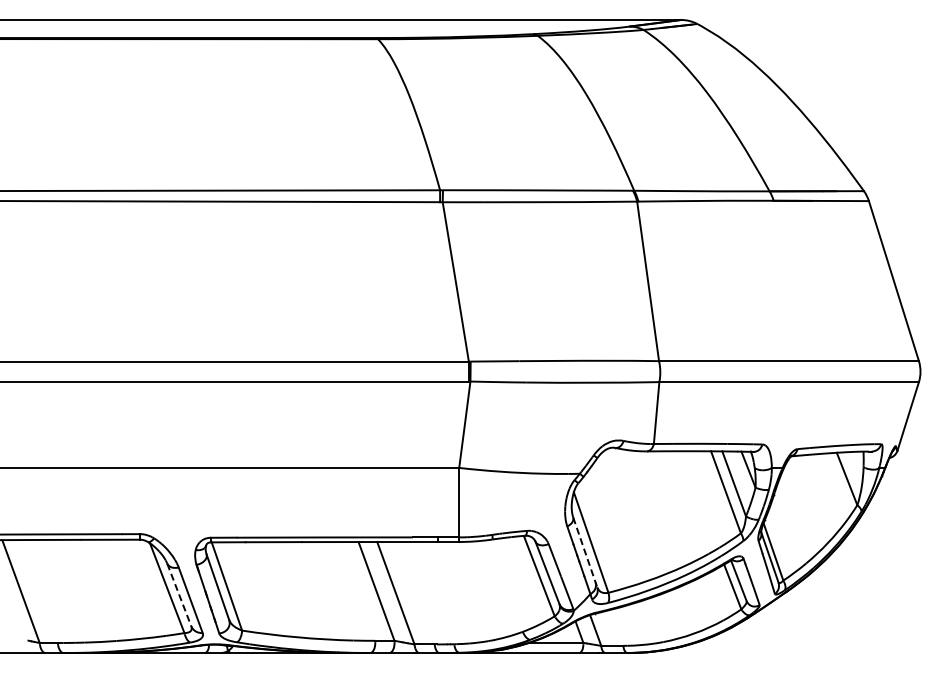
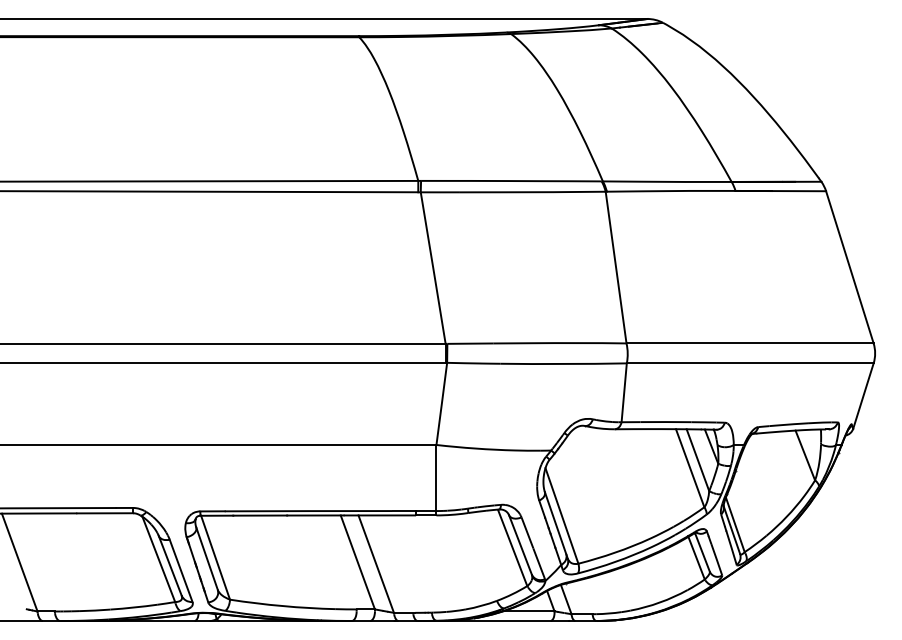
line: (585, 552) -> (556, 525), dashed -> solid
line: (179, 595) -> (170, 566), dashed -> solid

